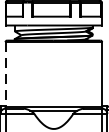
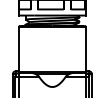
line: (6, 74) -> (19, 49), dashed -> solid

